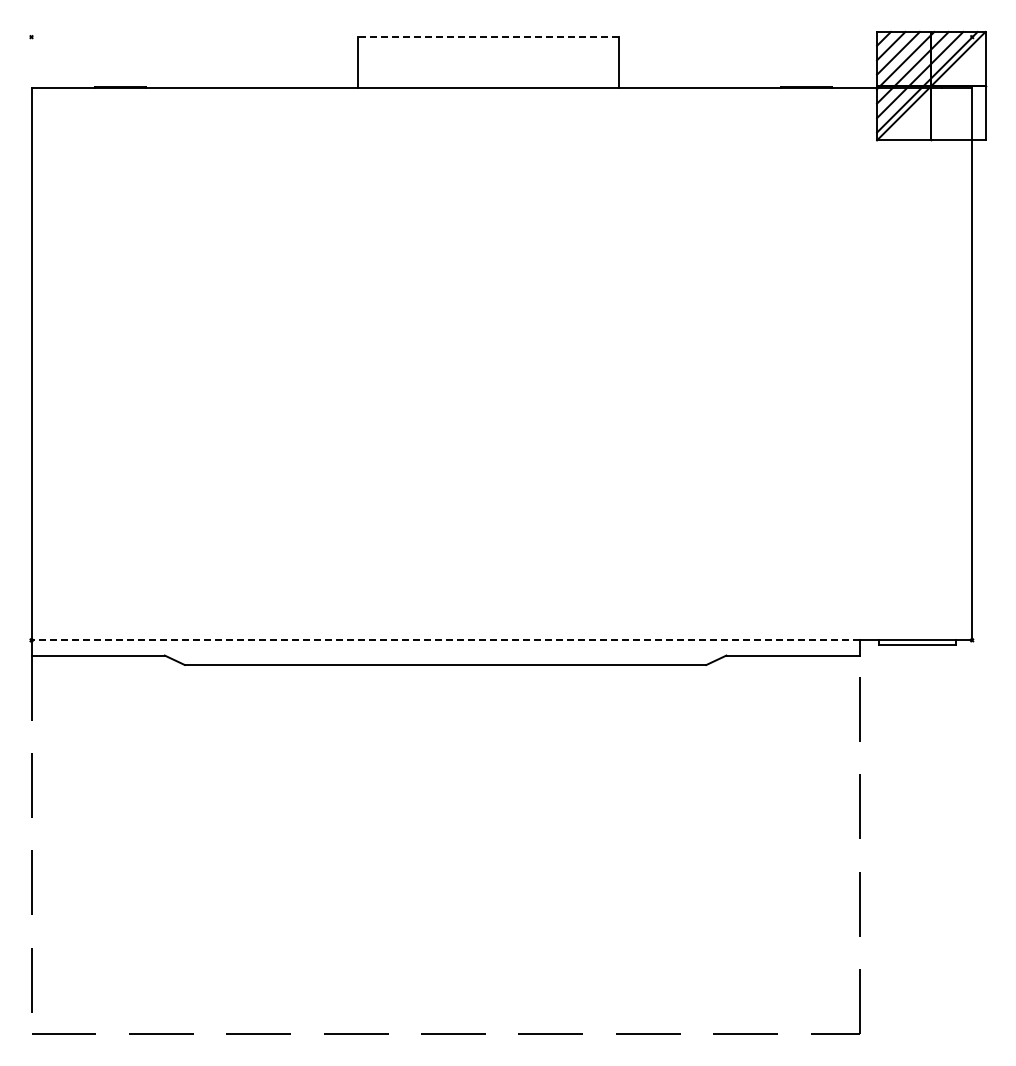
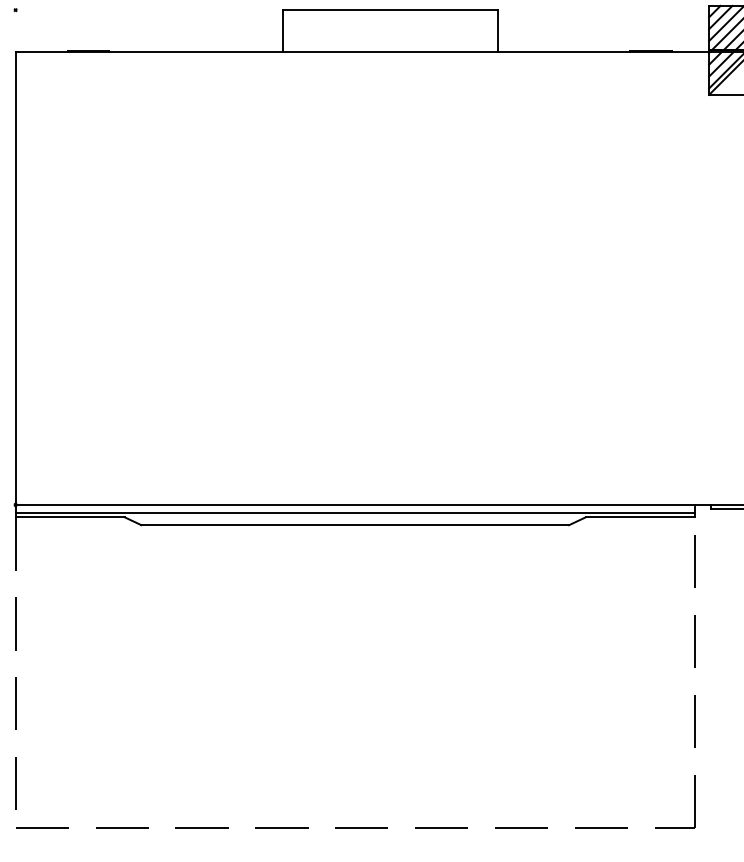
line: (488, 37) -> (390, 10), dashed -> solid
line: (445, 640) -> (355, 505), dashed -> solid
line: (445, 650) -> (355, 513), added

